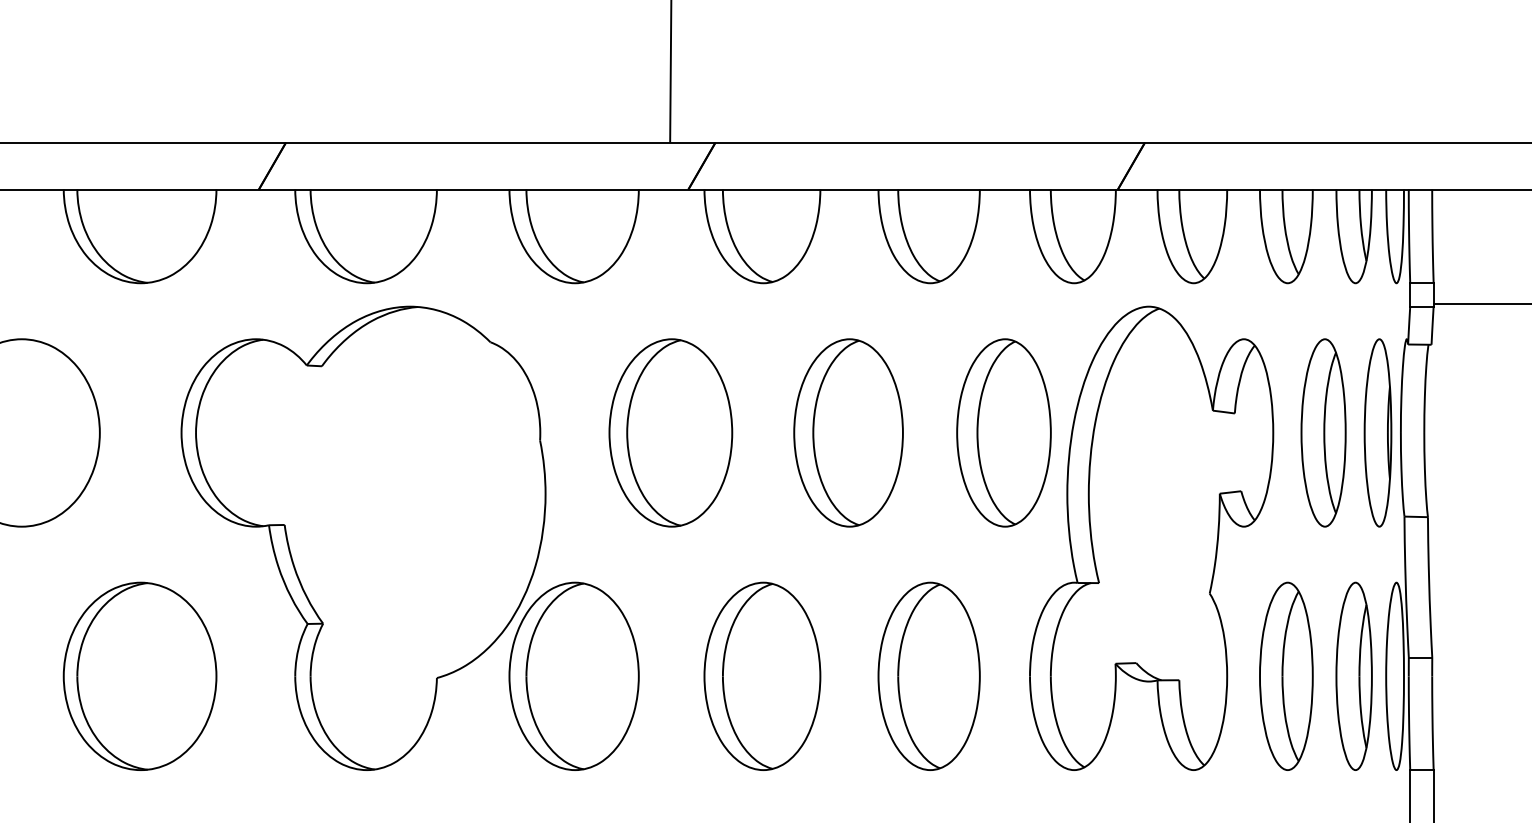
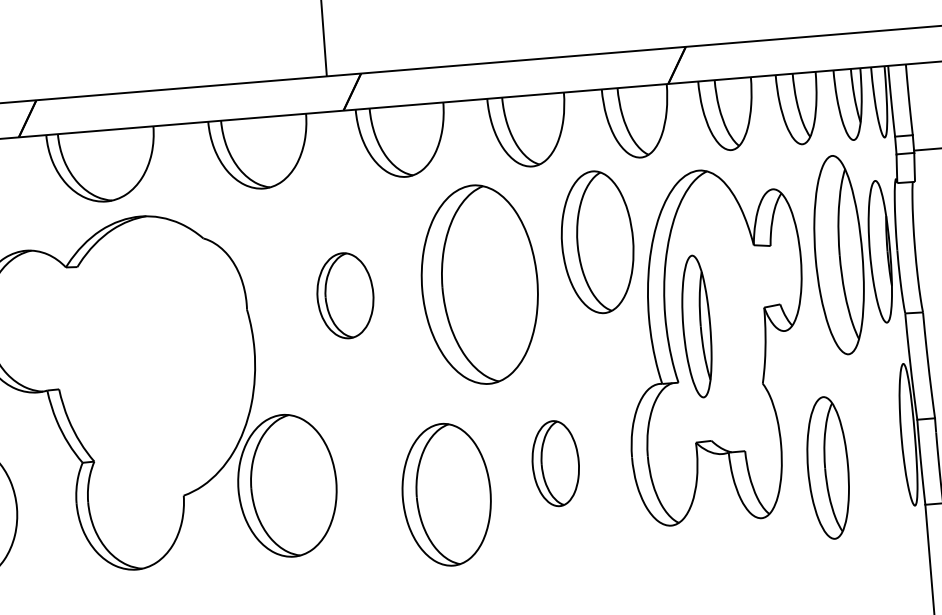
part: (670, 432) -> (345, 295), size x0.6
part: (848, 432) -> (479, 284), size x1.4
part: (1003, 432) -> (597, 242), moved
part: (1323, 432) -> (838, 254), size x1.4
part: (762, 675) -> (446, 494), moved
part: (928, 675) -> (555, 463), size x0.6
part: (1286, 675) -> (828, 467), moved
part: (1353, 675) -> (696, 325), moved

